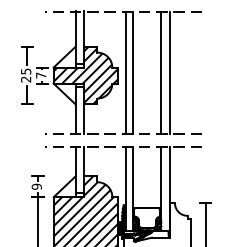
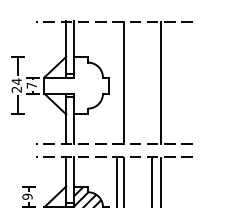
text: (26, 71) -> (17, 81), 25 -> 24
line: (126, 72) -> (117, 82), removed
line: (160, 72) -> (151, 82), removed
hatch: (85, 75) -> (76, 85), removed

